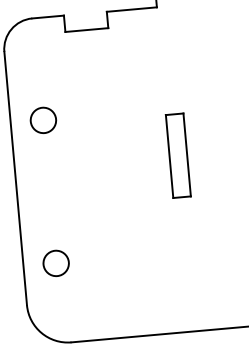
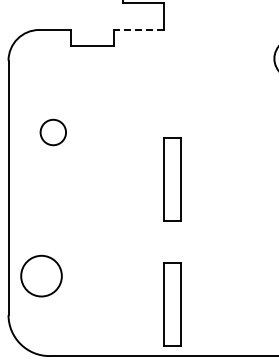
line: (131, 9) -> (138, 29), solid -> dashed
circle: (42, 120) -> (52, 132), moved
circle: (55, 262) -> (40, 275), size x1.6
part: (189, 280) -> (172, 304), added

